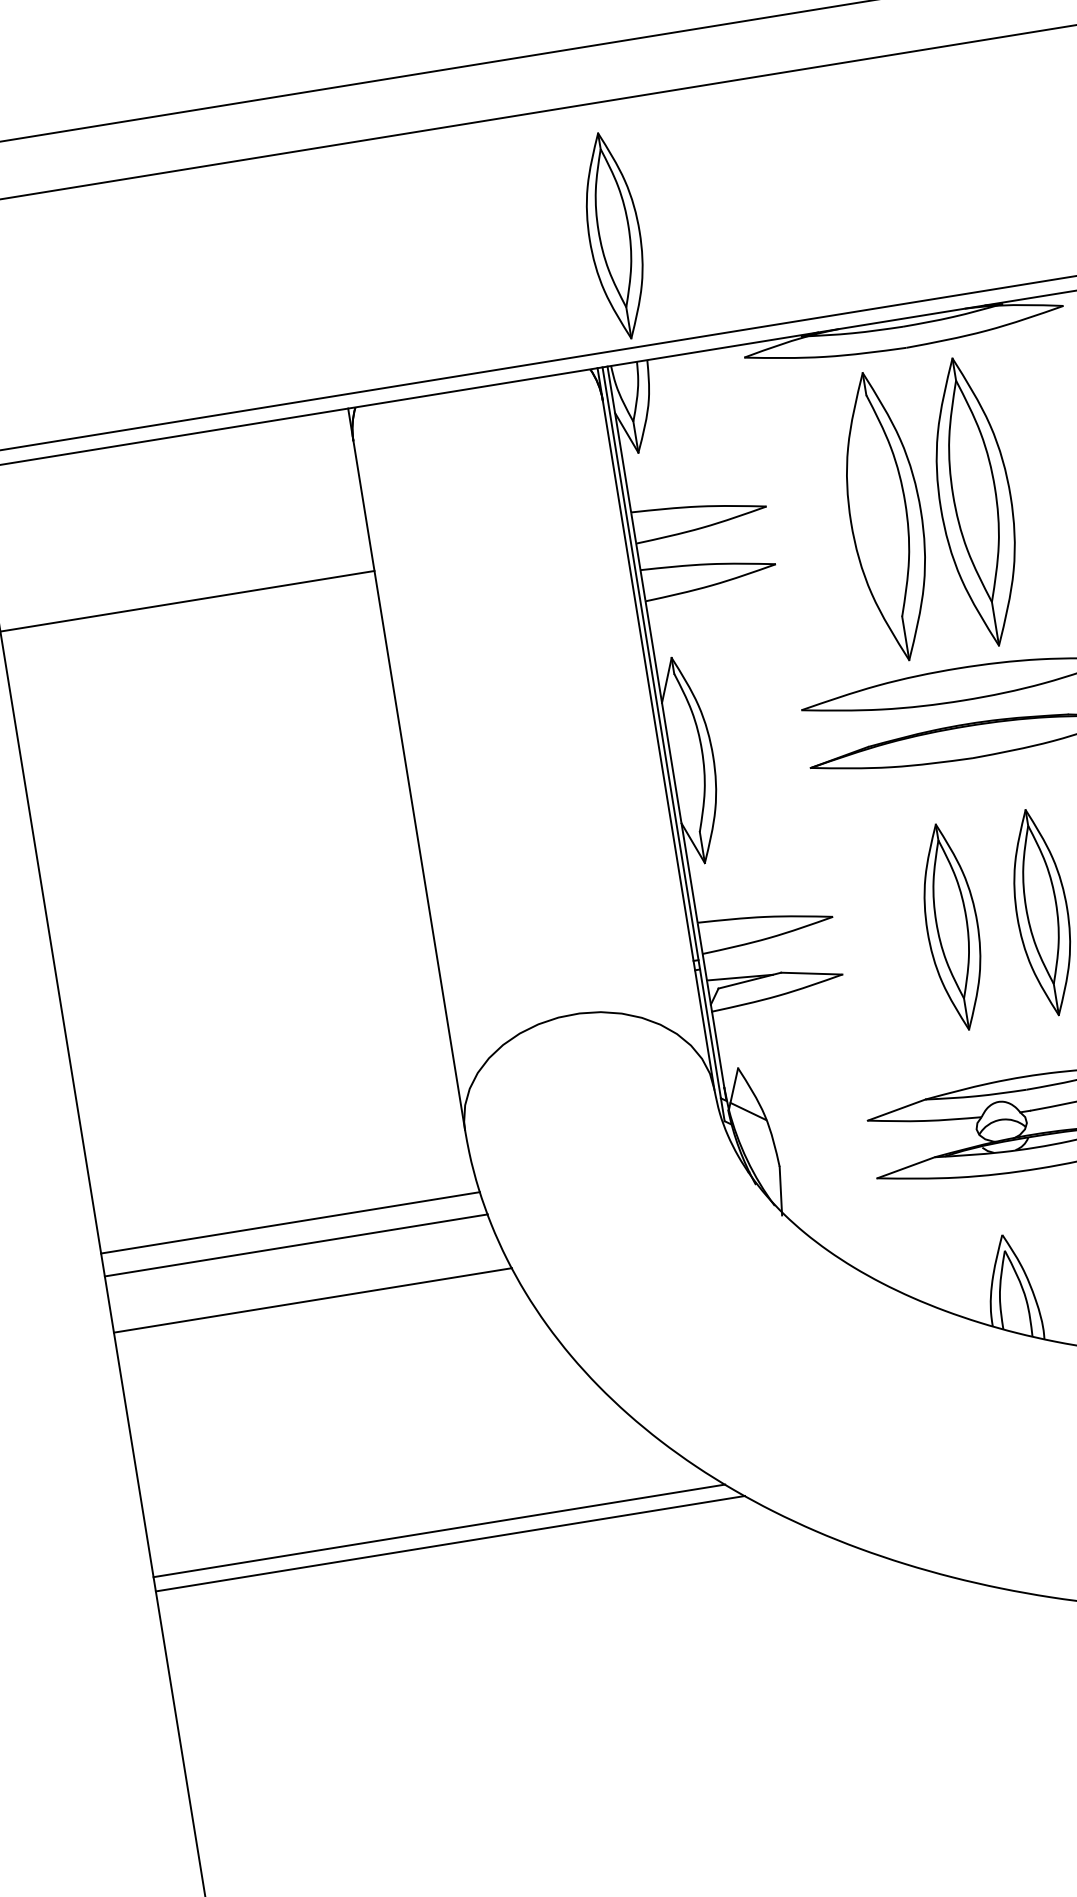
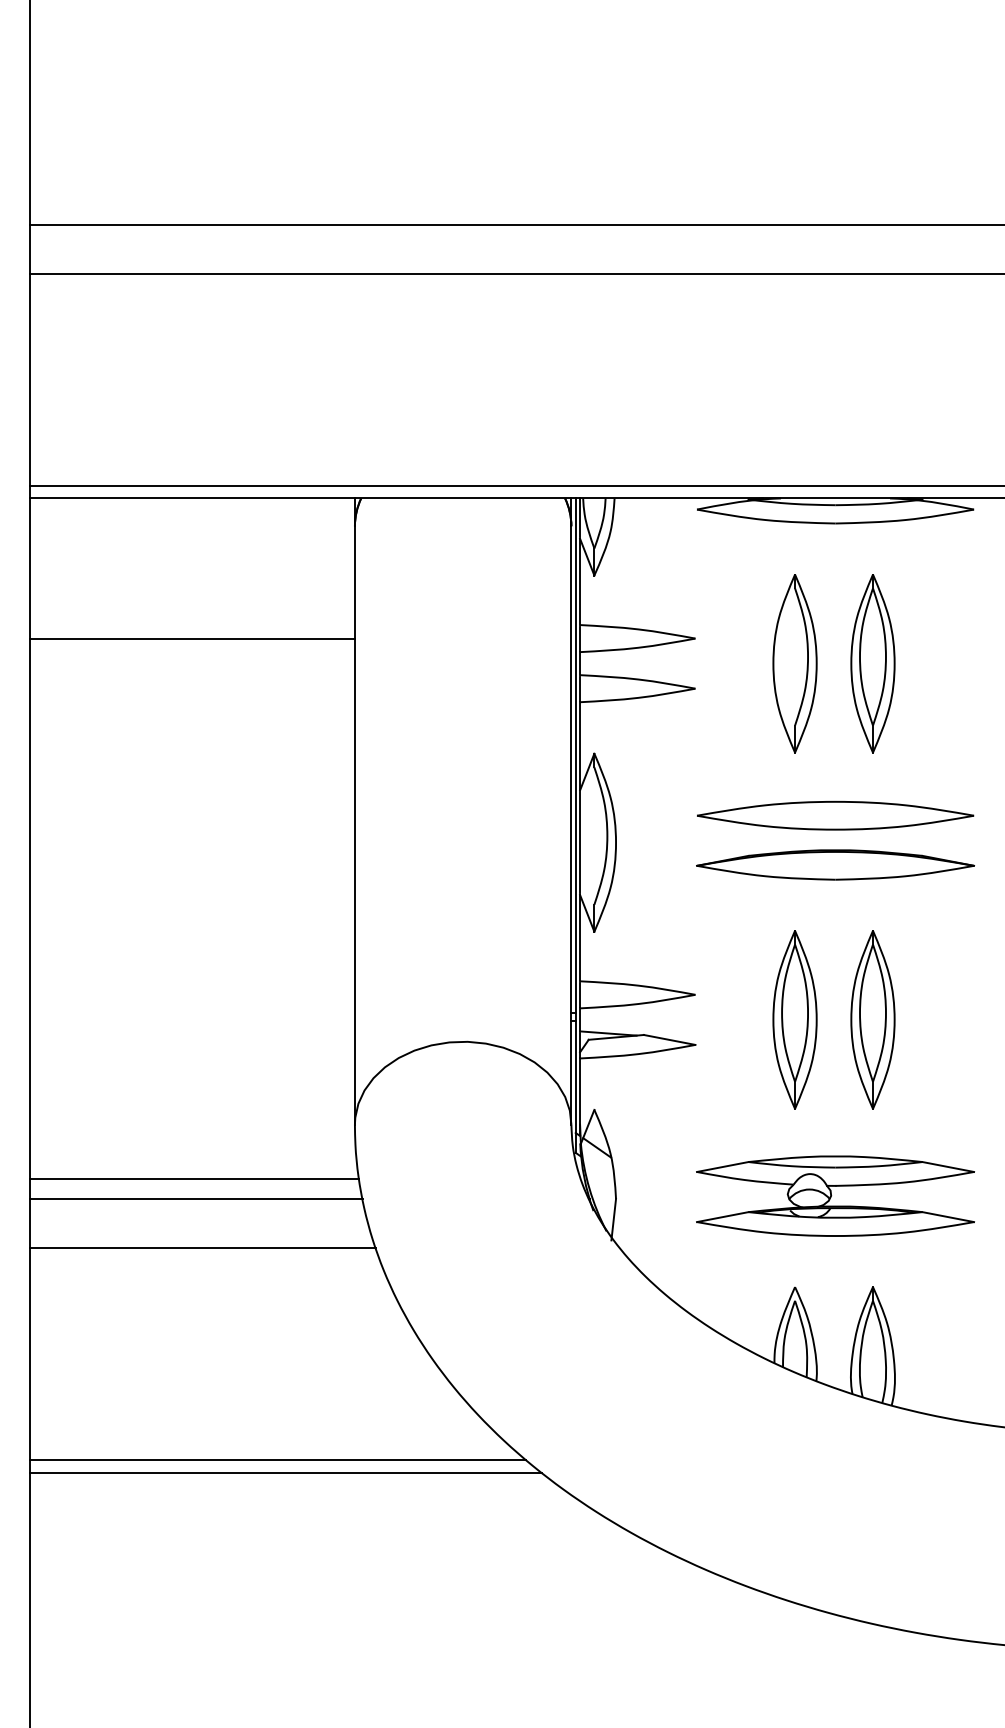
part: (614, 235) -> (603, 388), removed
part: (975, 502) -> (872, 663), size x0.71
part: (885, 516) -> (794, 663), size x0.71

